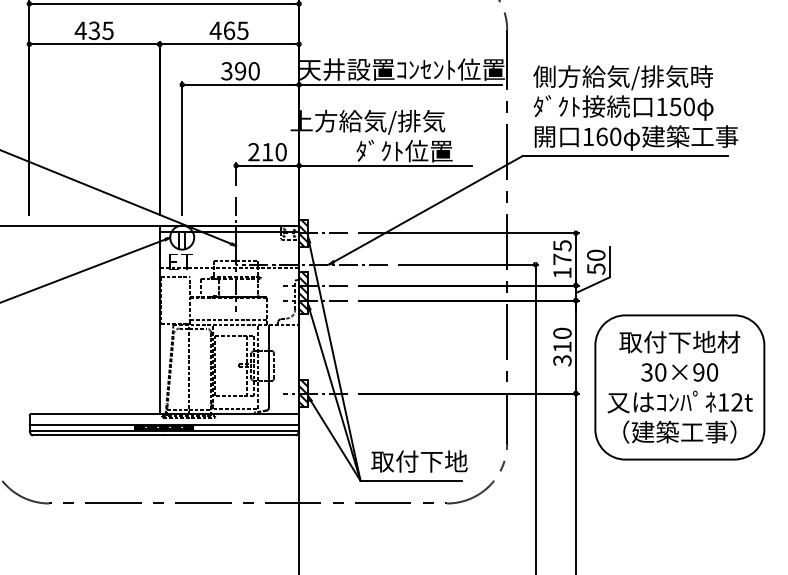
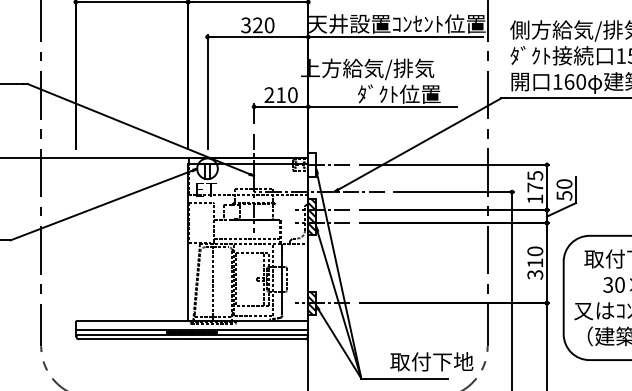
text: (240, 71) -> (257, 25), 390 -> 320
hatch: (303, 232) -> (312, 164), removed
text: (419, 461) -> (431, 361), moved

